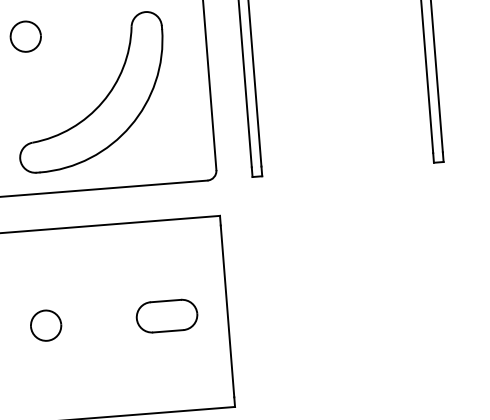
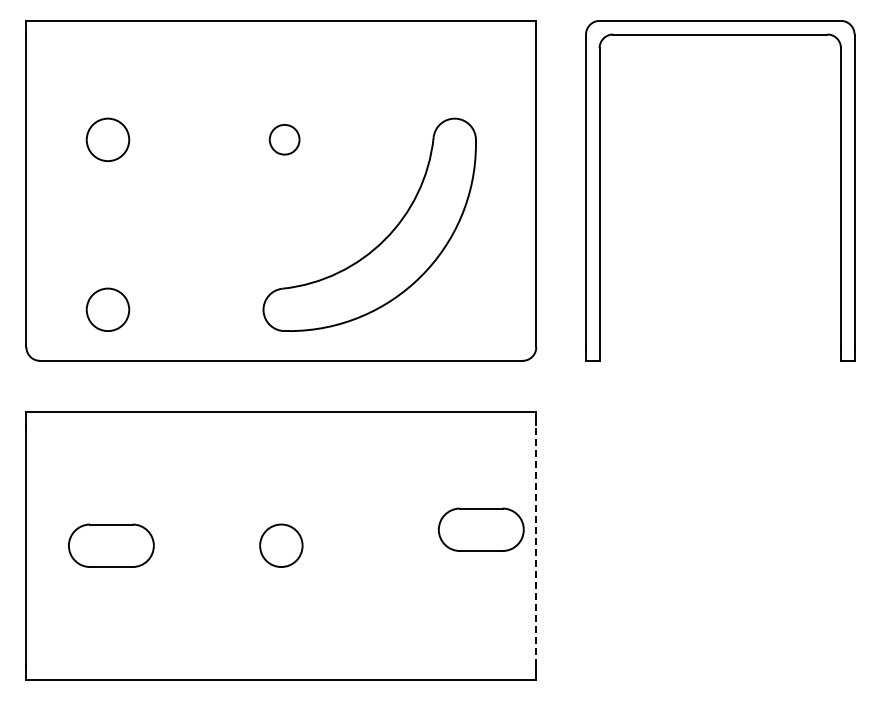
part: (25, 36) -> (284, 139), size x0.7
line: (227, 311) -> (536, 545), solid -> dashed
part: (167, 315) -> (481, 529), moved

